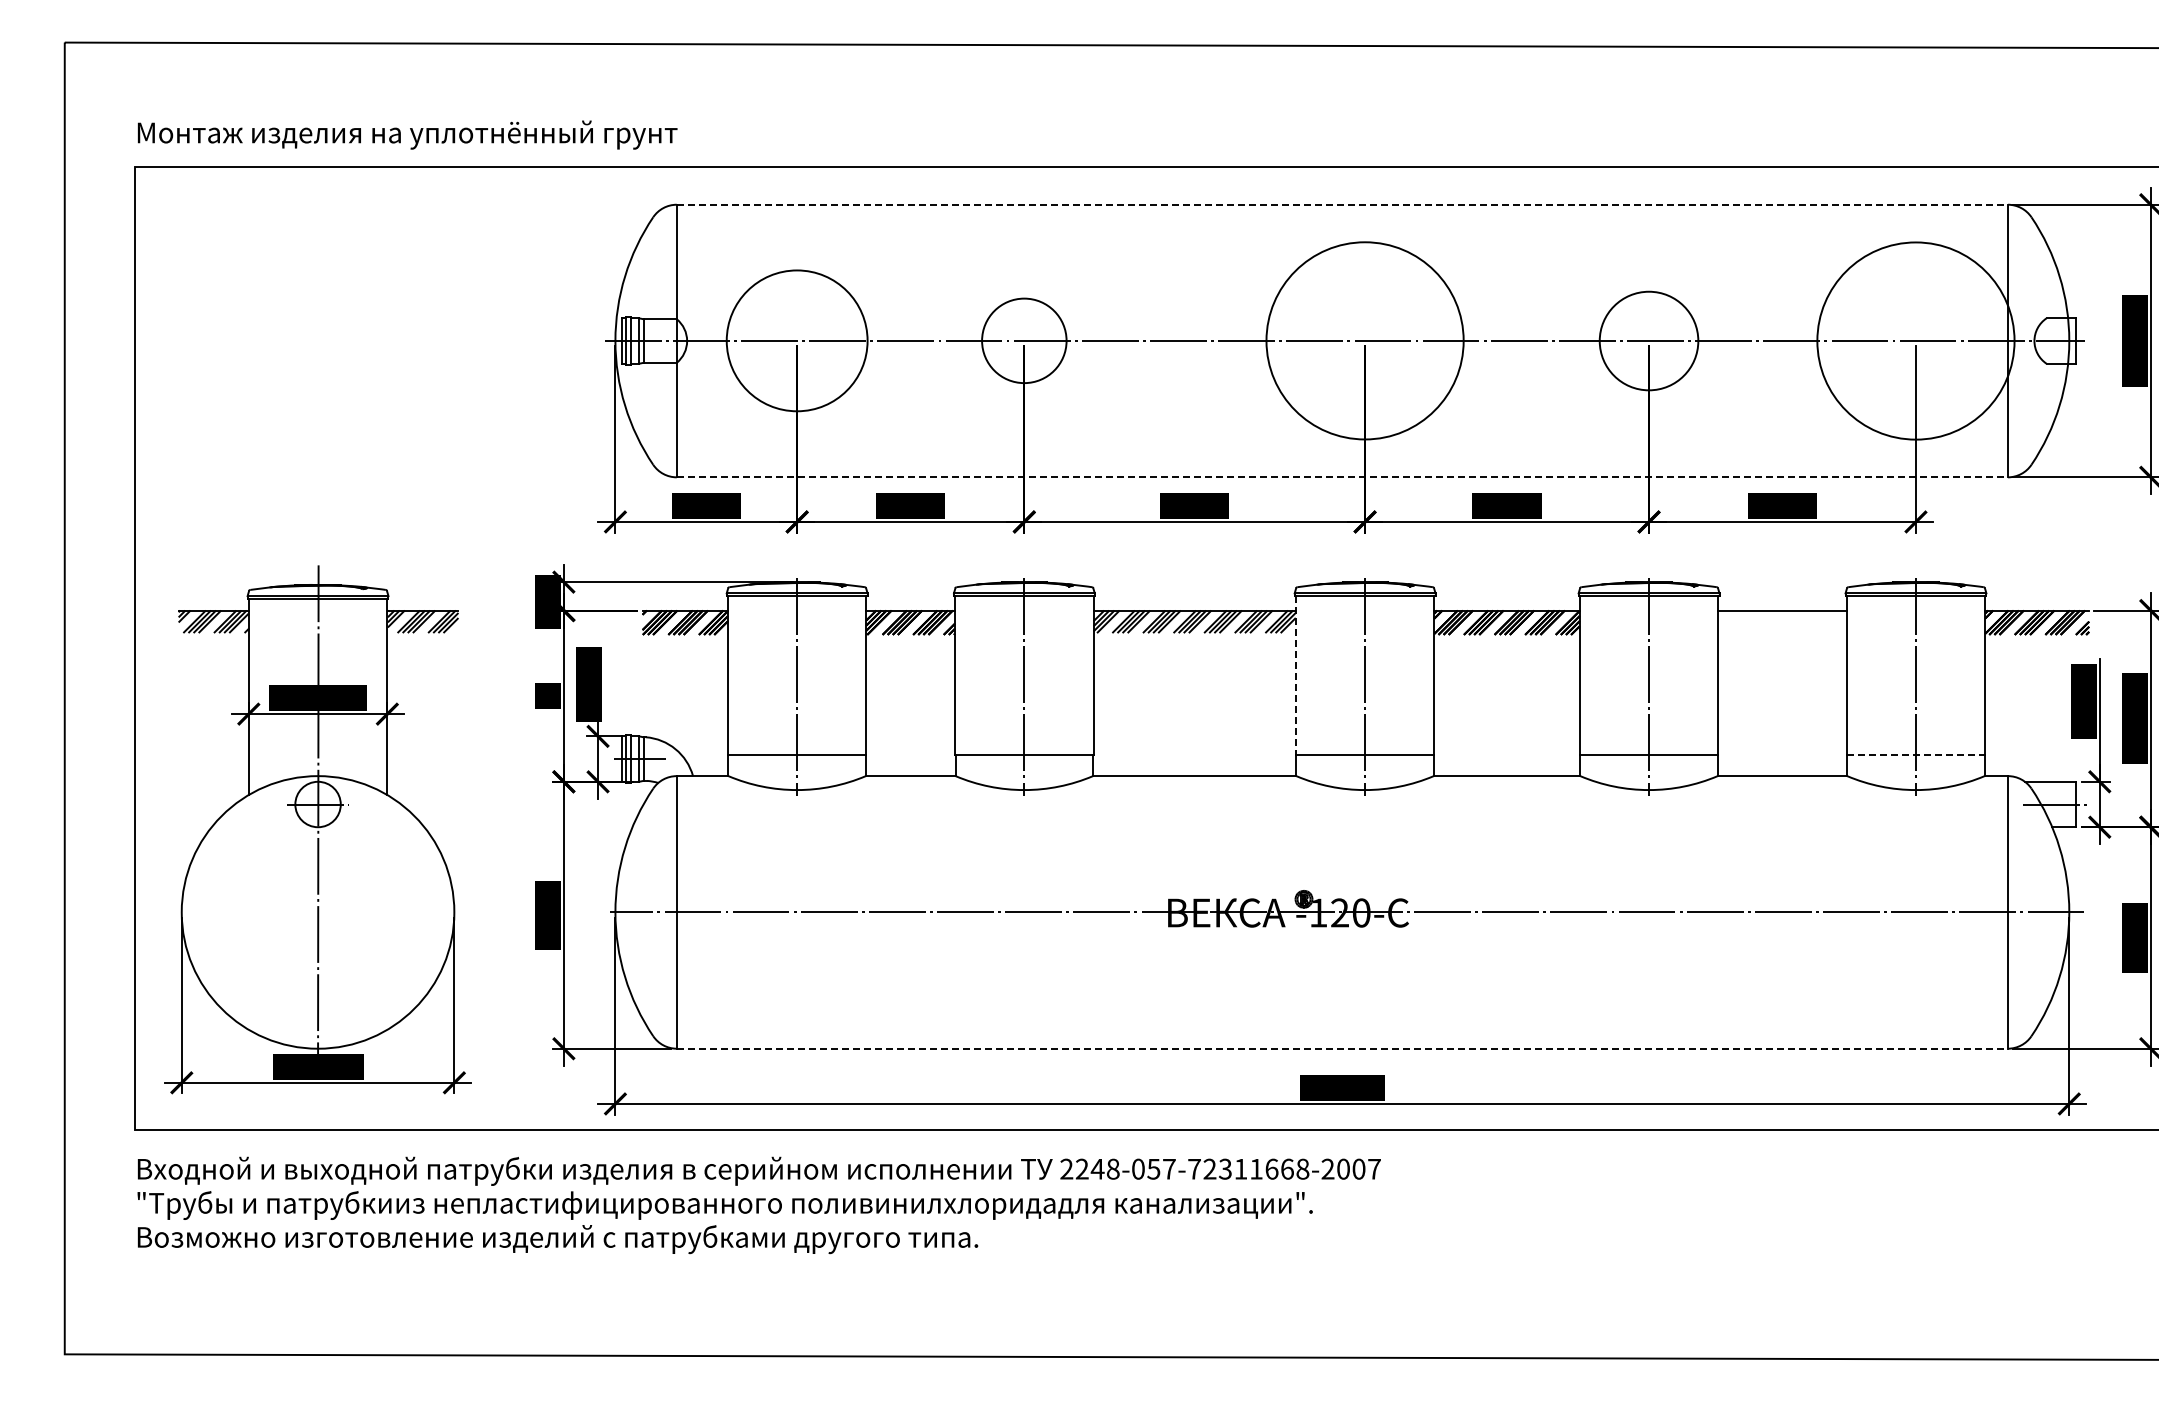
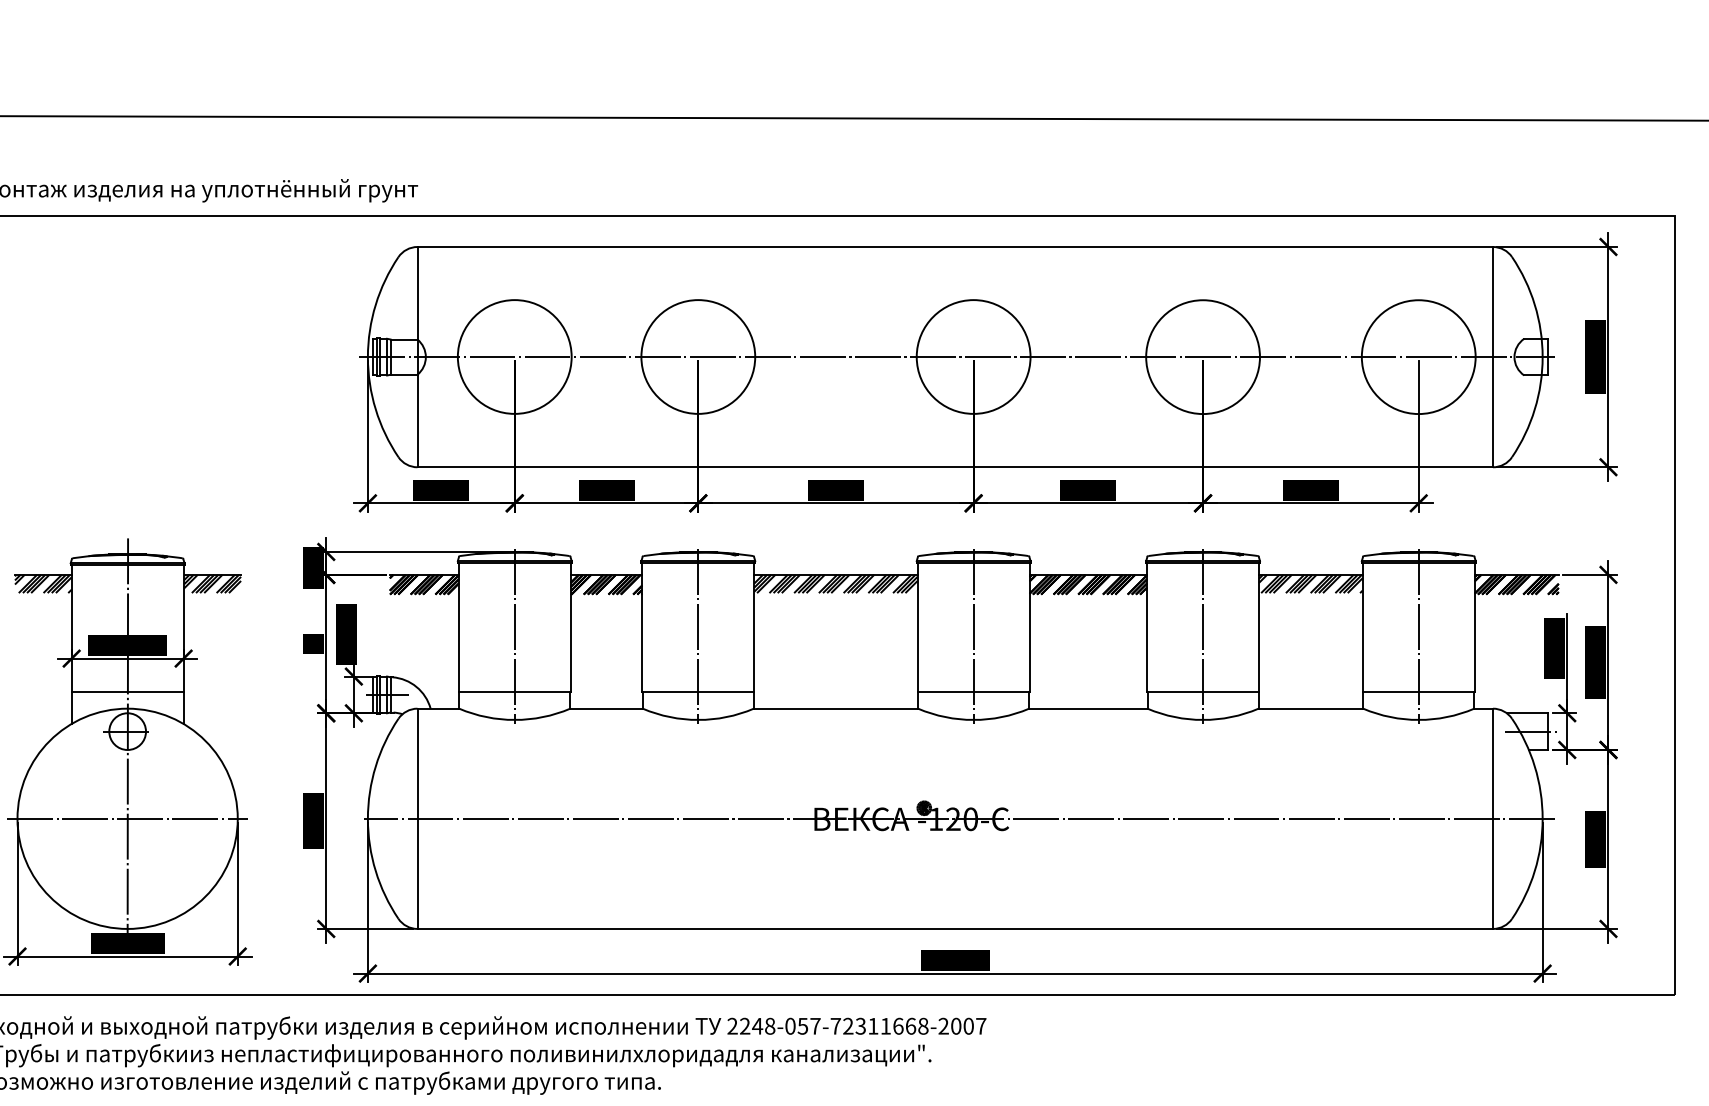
line: (1342, 204) -> (955, 246), dashed -> solid
circle: (1023, 340) -> (697, 356), size x1.67
circle: (1364, 340) -> (973, 356), size x0.71
circle: (1648, 340) -> (1202, 356), size x1.43
circle: (1915, 340) -> (1418, 356), size x0.71
line: (1342, 477) -> (955, 467), dashed -> solid
hatch: (1782, 621) -> (1310, 583), added
line: (1295, 675) -> (917, 627), dashed -> solid
line: (317, 755) -> (127, 692), added
line: (1916, 755) -> (1419, 692), dashed -> solid
line: (318, 912) -> (128, 818), added
line: (1342, 1048) -> (955, 928), dashed -> solid

